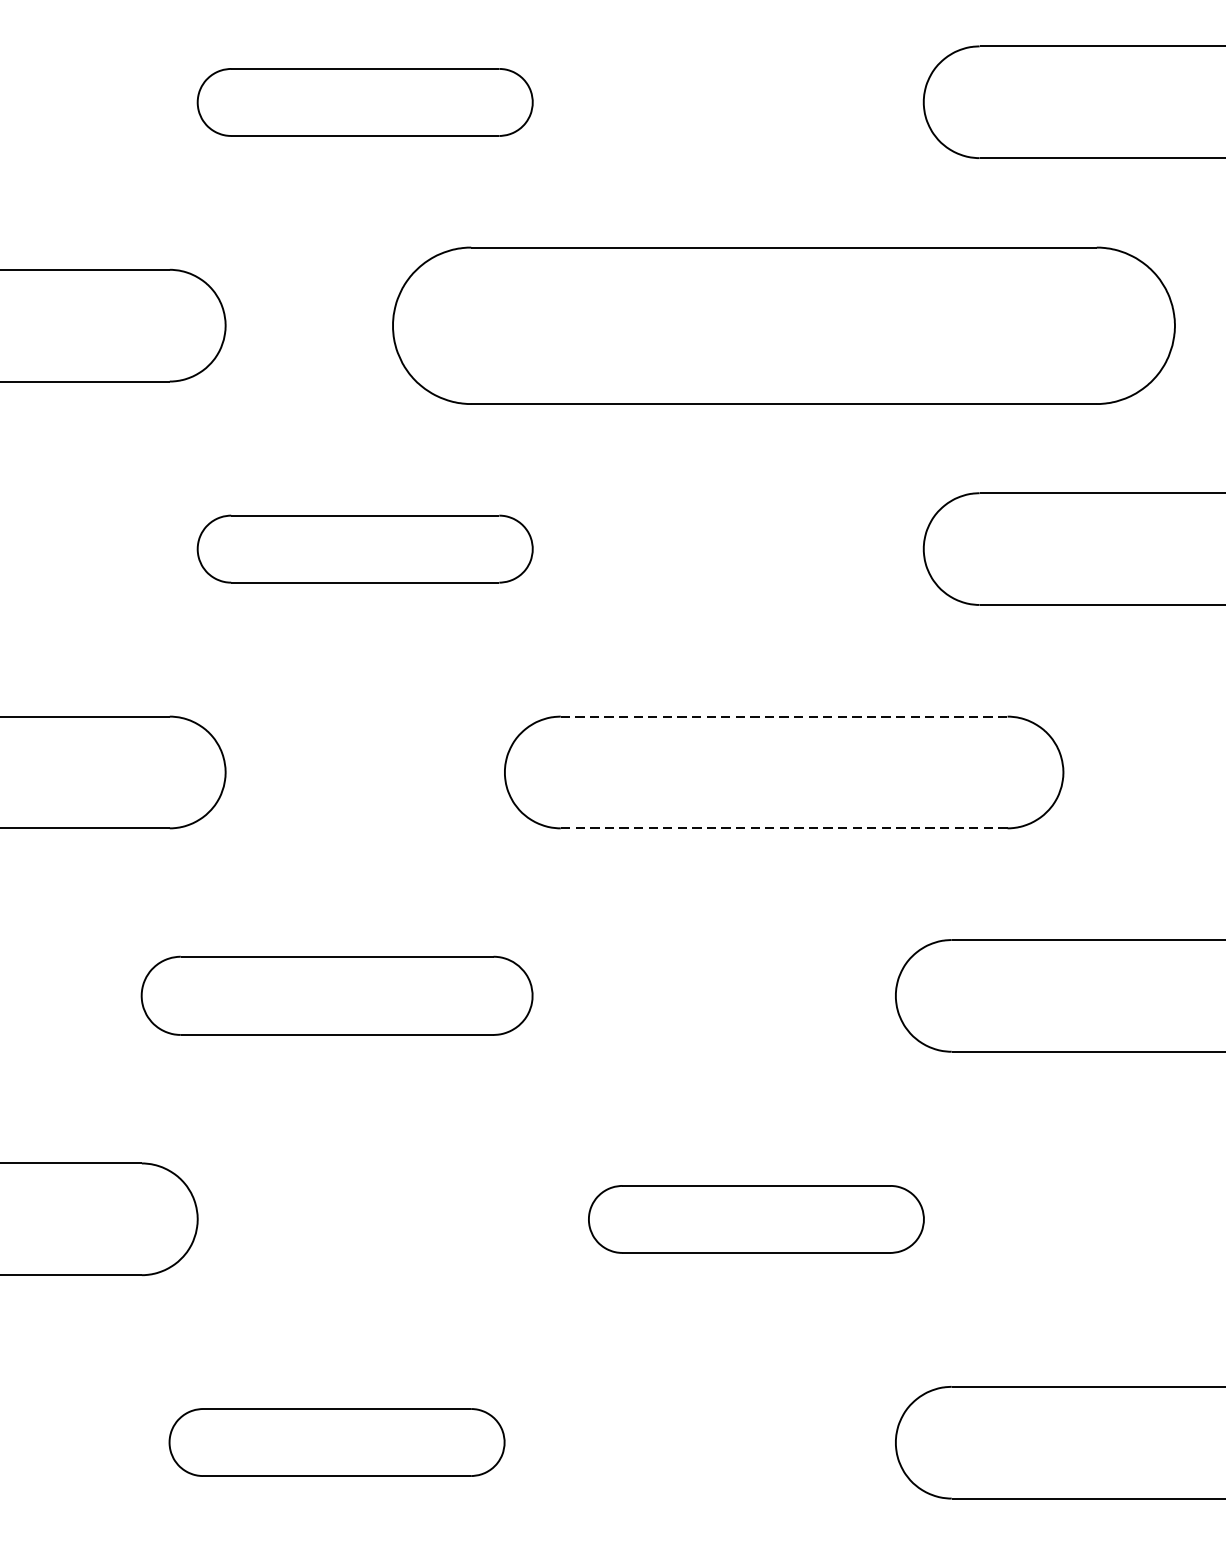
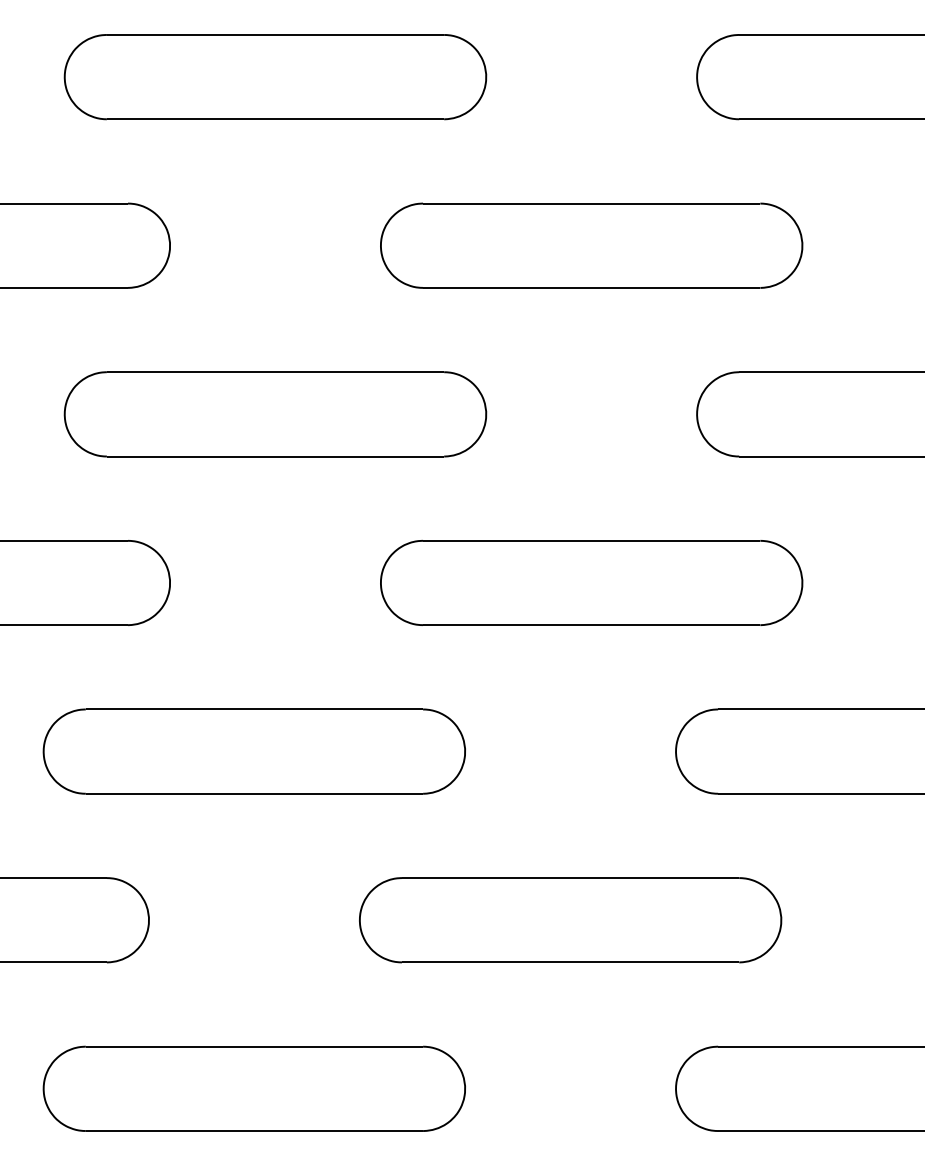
part: (365, 102) -> (275, 77), size x1.67
part: (783, 325) -> (591, 245), size x0.71
part: (365, 549) -> (275, 414), size x1.67
line: (783, 716) -> (591, 540), dashed -> solid
line: (783, 828) -> (591, 625), dashed -> solid
part: (336, 995) -> (253, 751), size x1.43
part: (756, 1219) -> (570, 920), size x1.67
part: (336, 1442) -> (253, 1088), size x1.67

